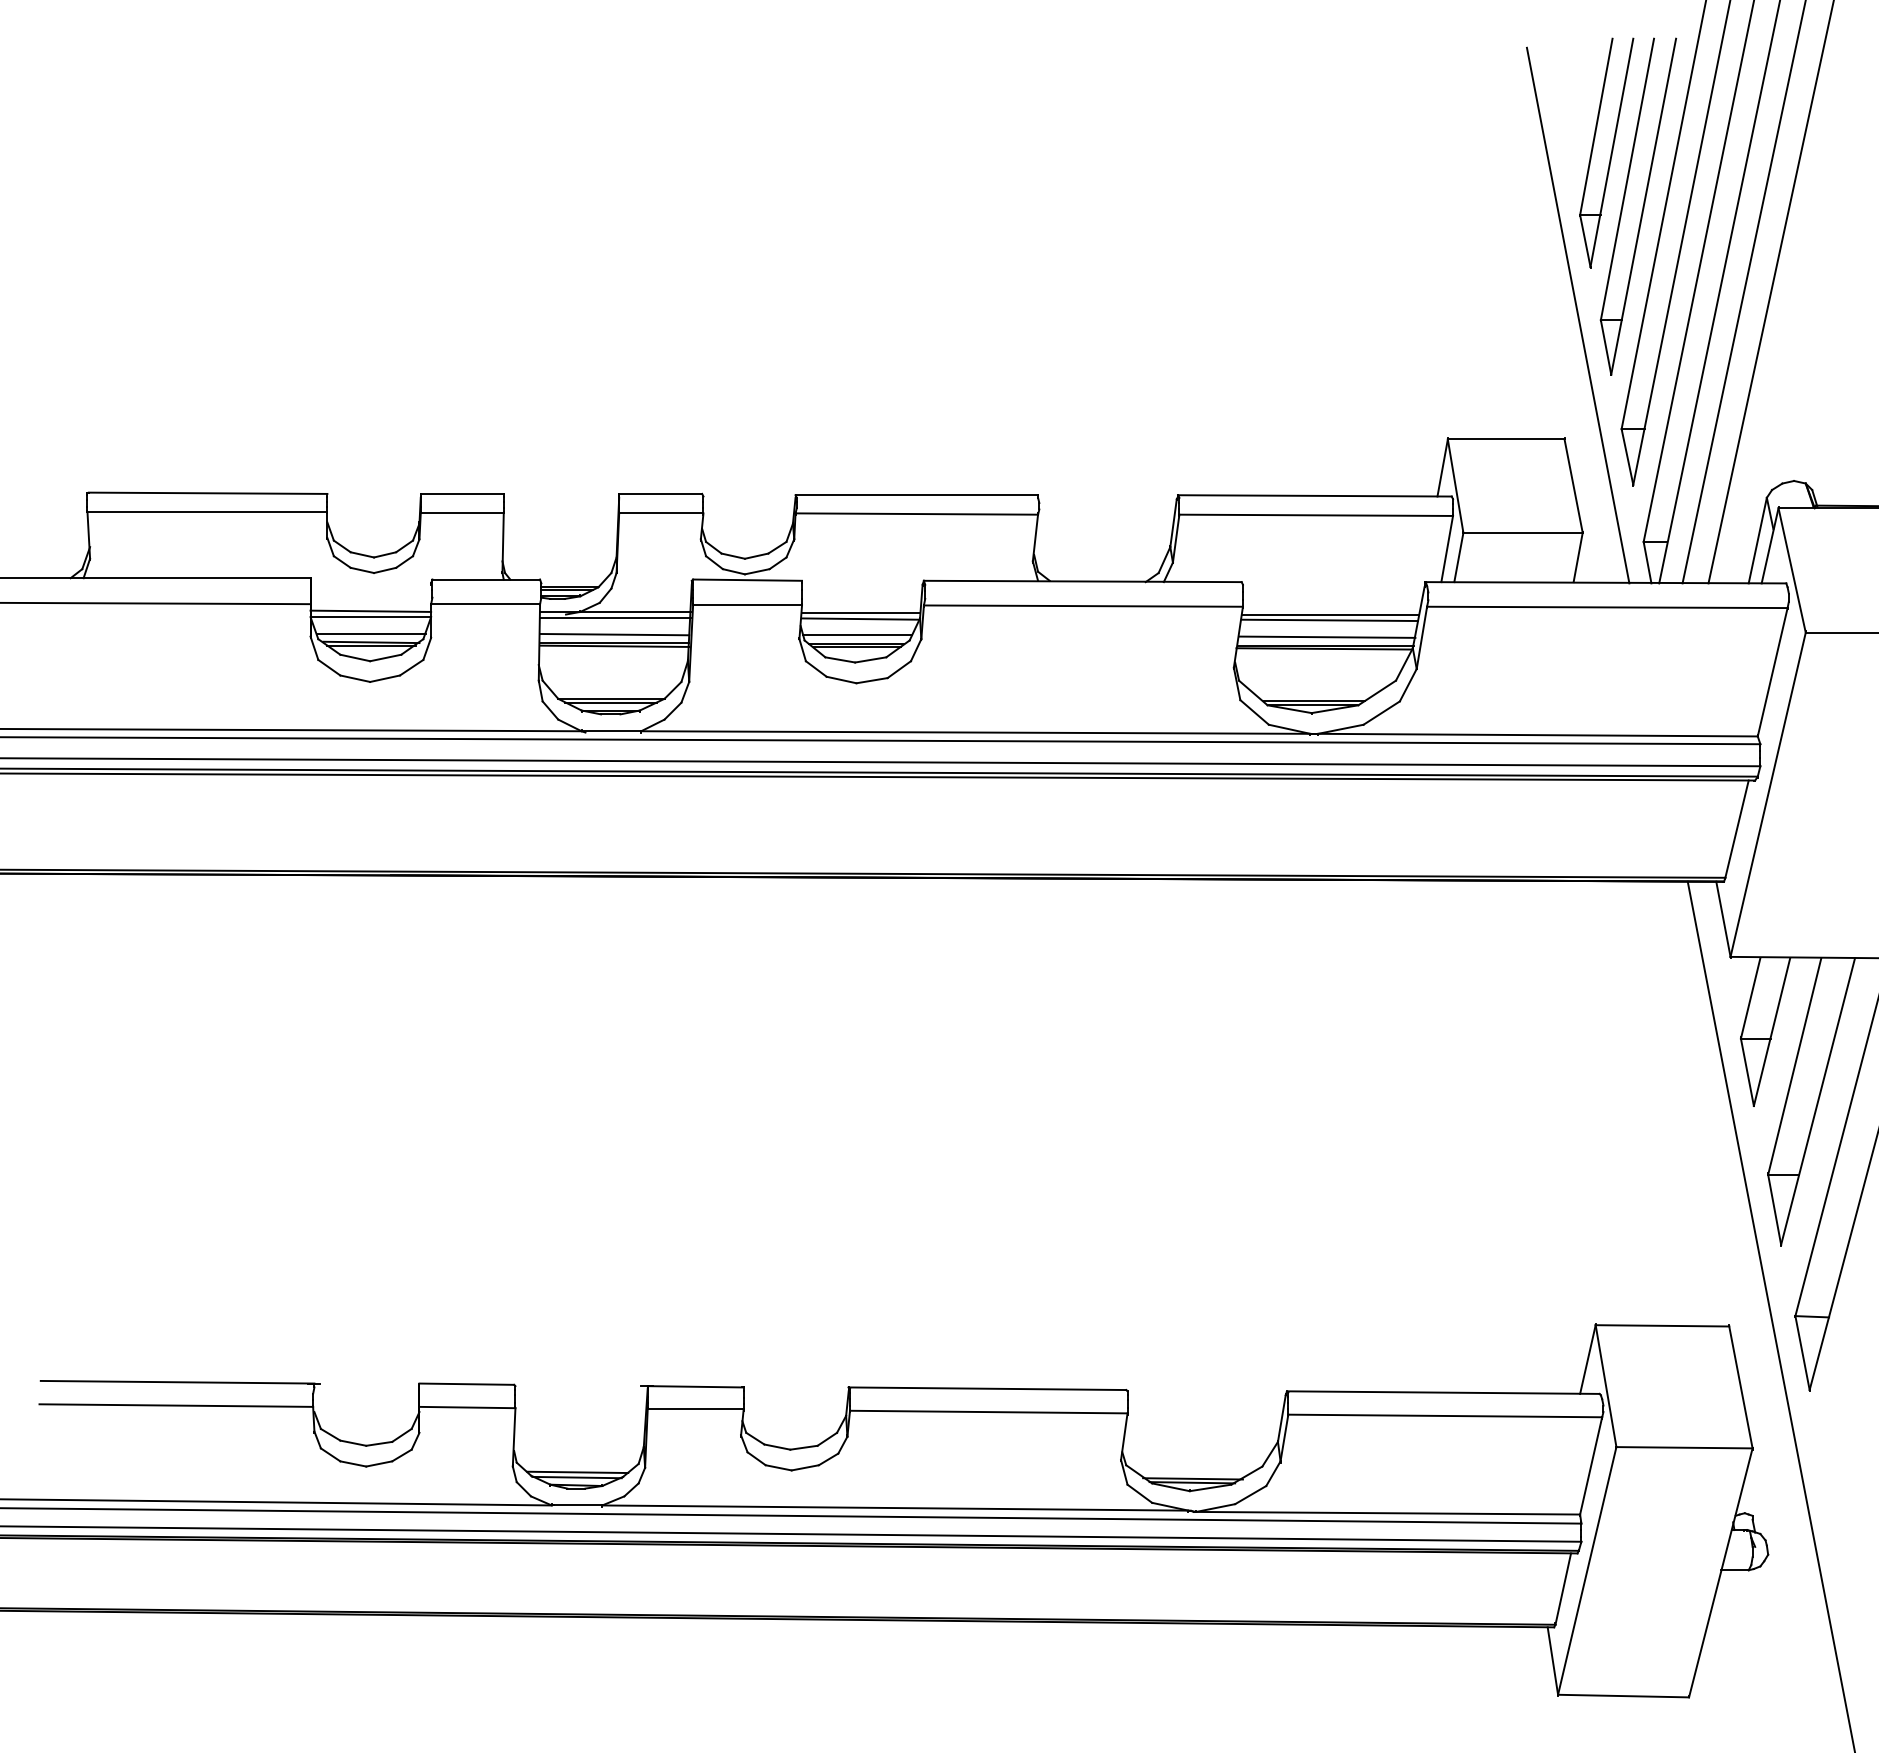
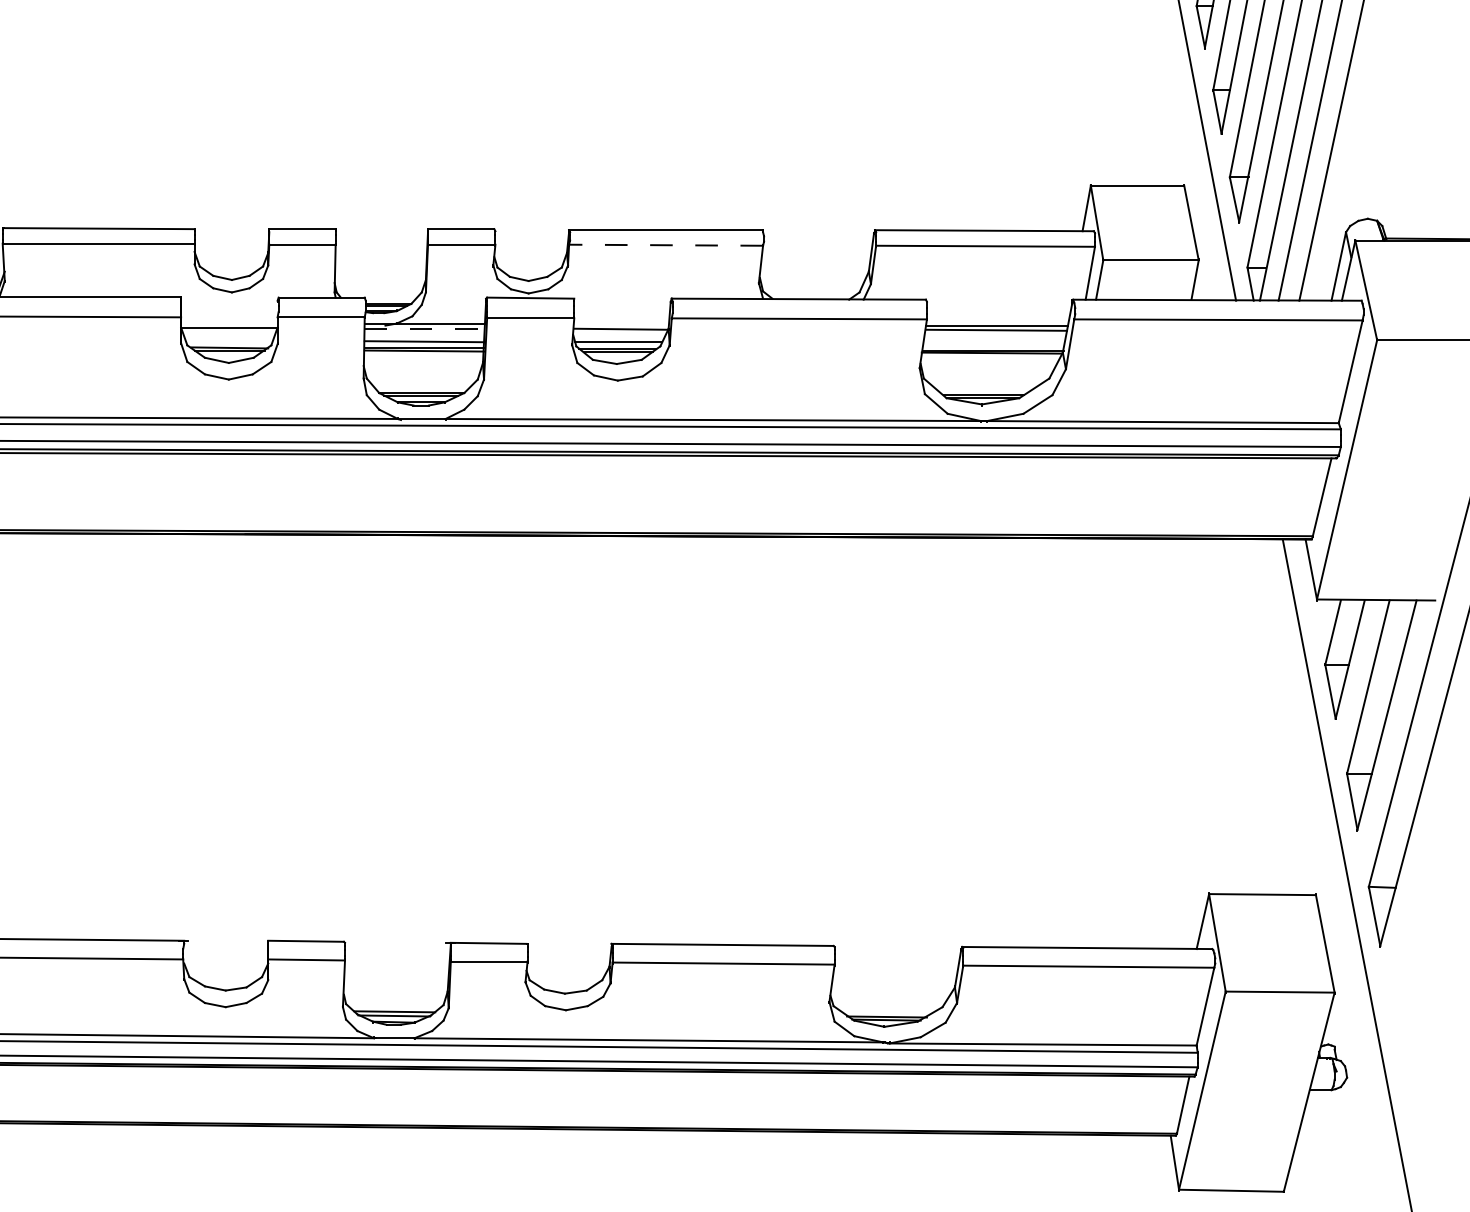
line: (916, 514) -> (665, 245), solid -> dashed
line: (370, 610) -> (229, 322), removed
line: (861, 613) -> (621, 324), removed
line: (615, 618) -> (425, 328), solid -> dashed
line: (371, 633) -> (229, 340), removed
line: (1327, 636) -> (994, 343), removed

